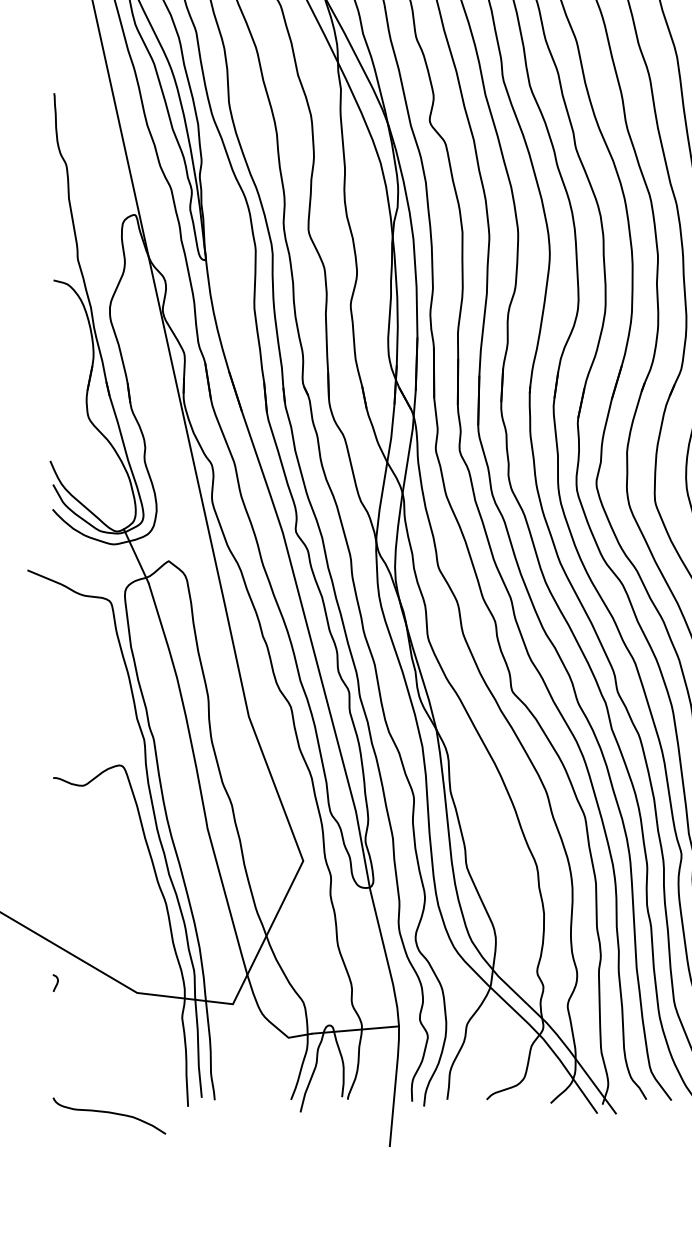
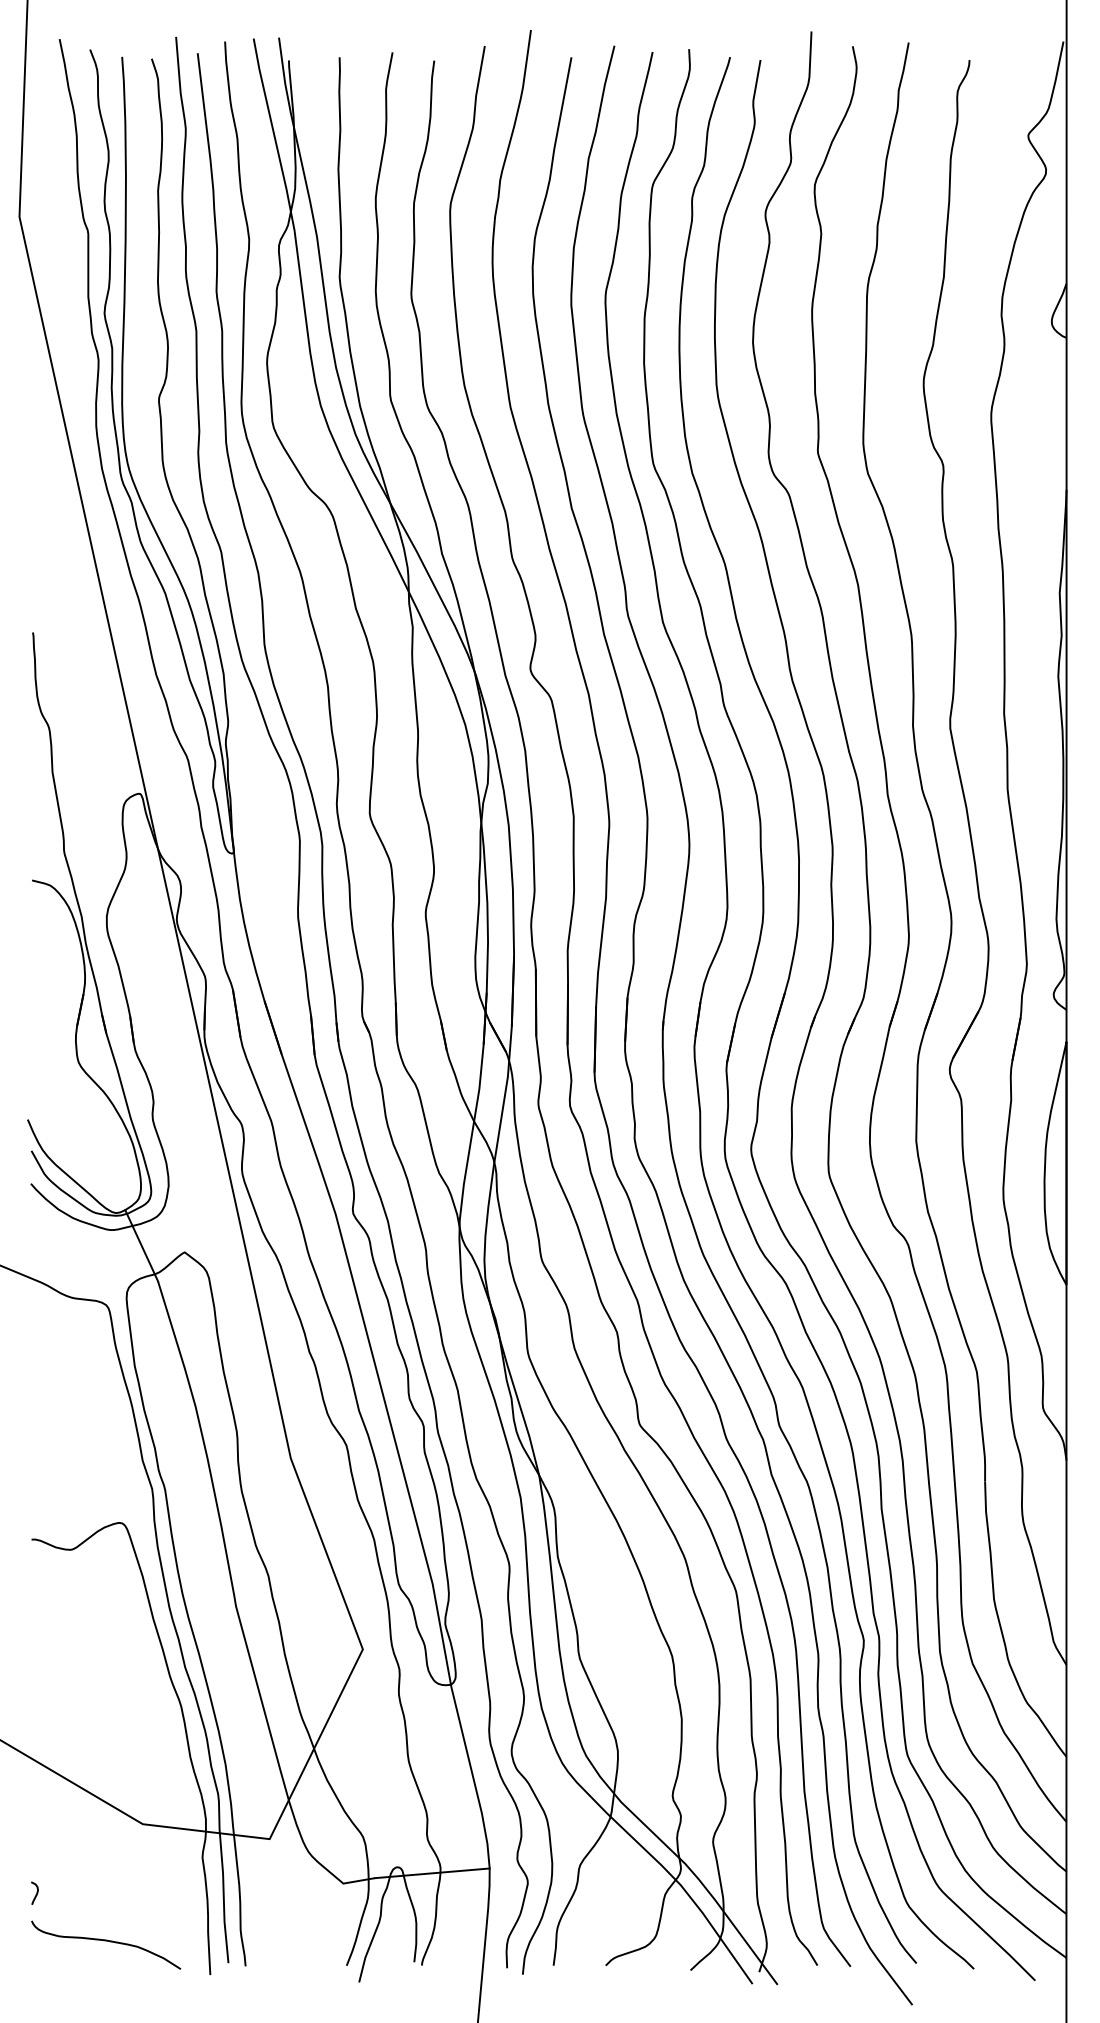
curve: (56, 982) -> (36, 1892), moved
curve: (109, 1113) -> (106, 1941), moved

